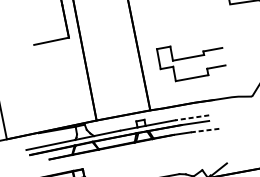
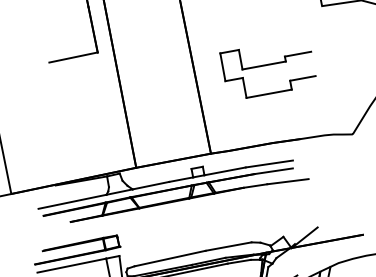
part: (189, 58) -> (265, 66), moved
line: (192, 118) -> (269, 164), dashed -> solid
line: (205, 130) -> (287, 181), dashed -> solid

